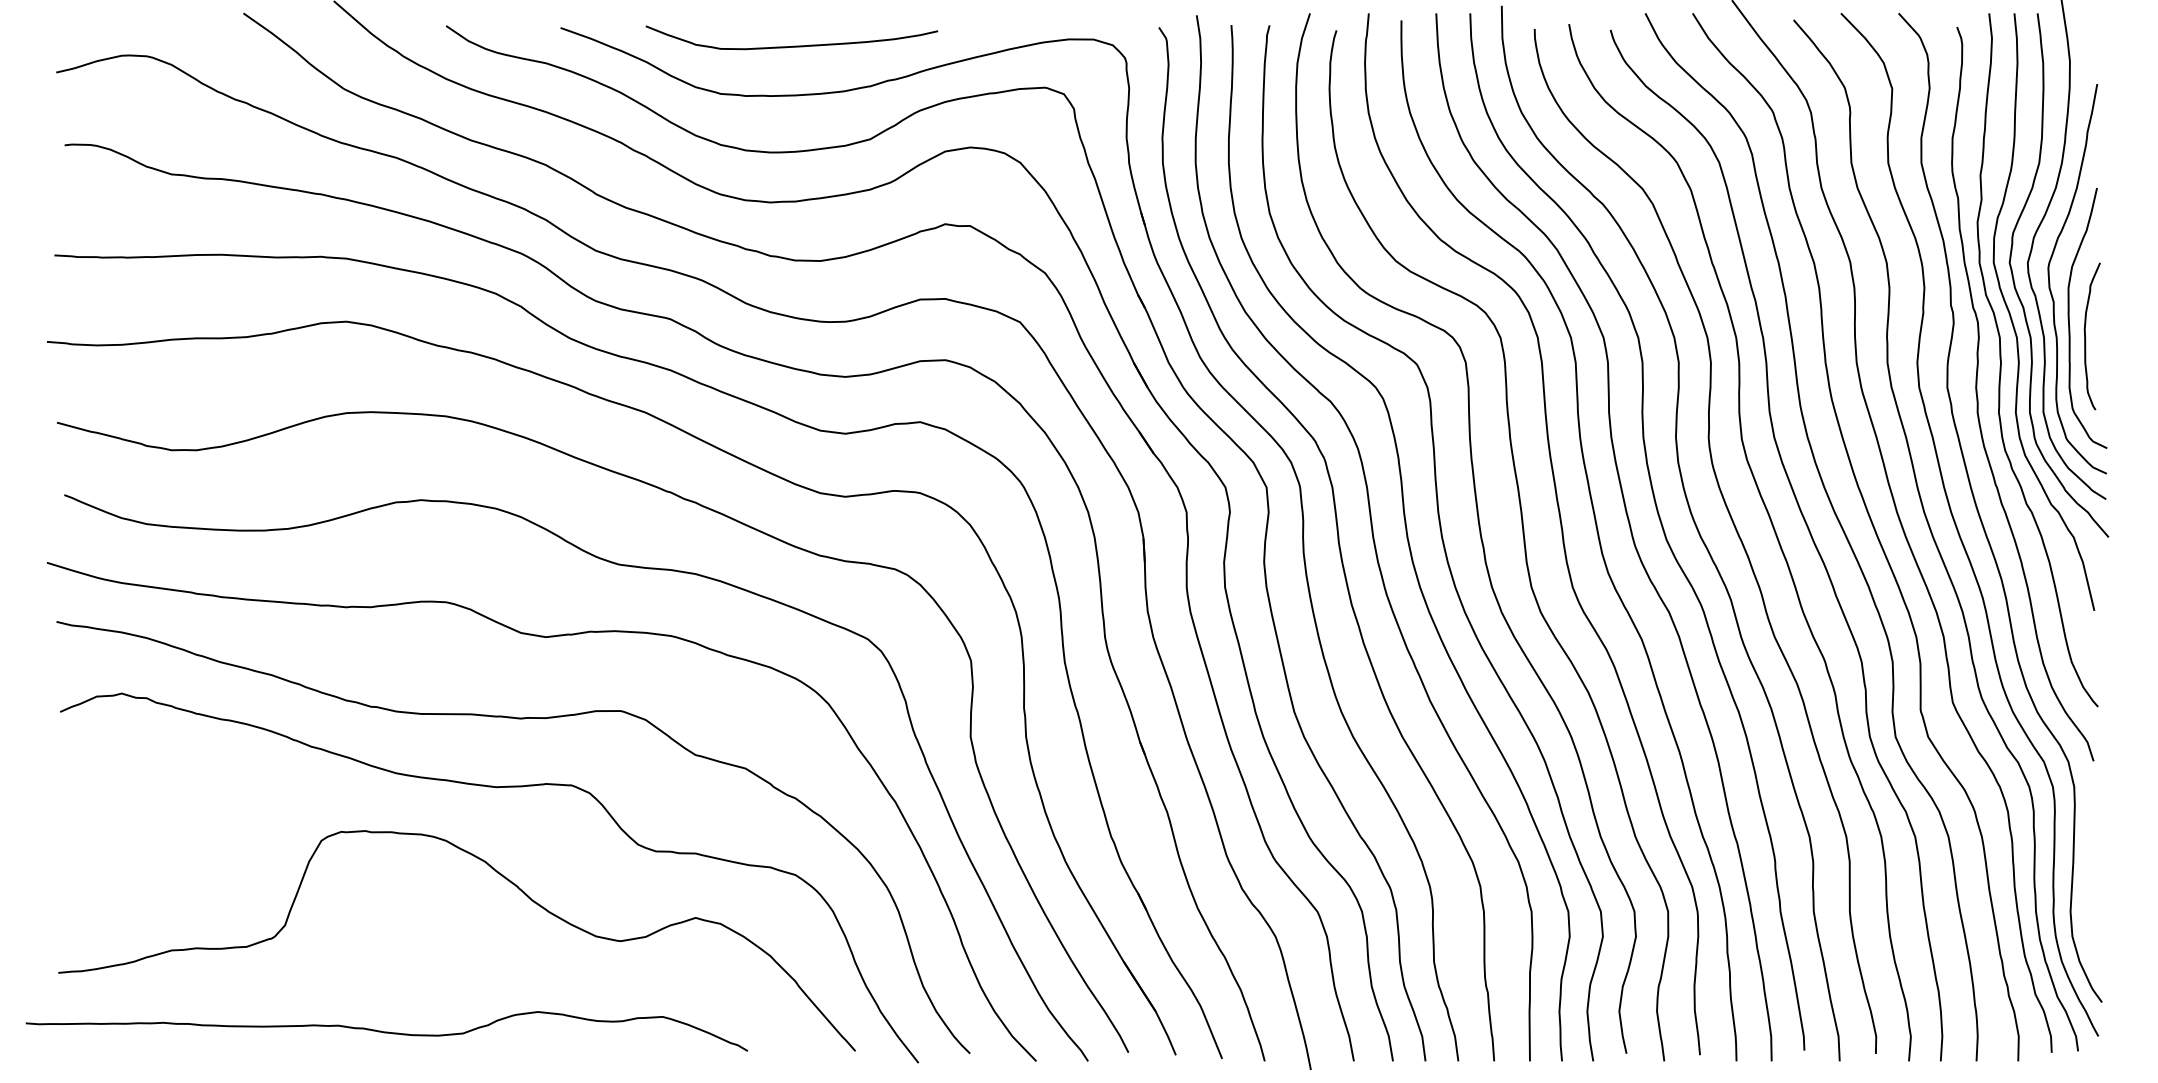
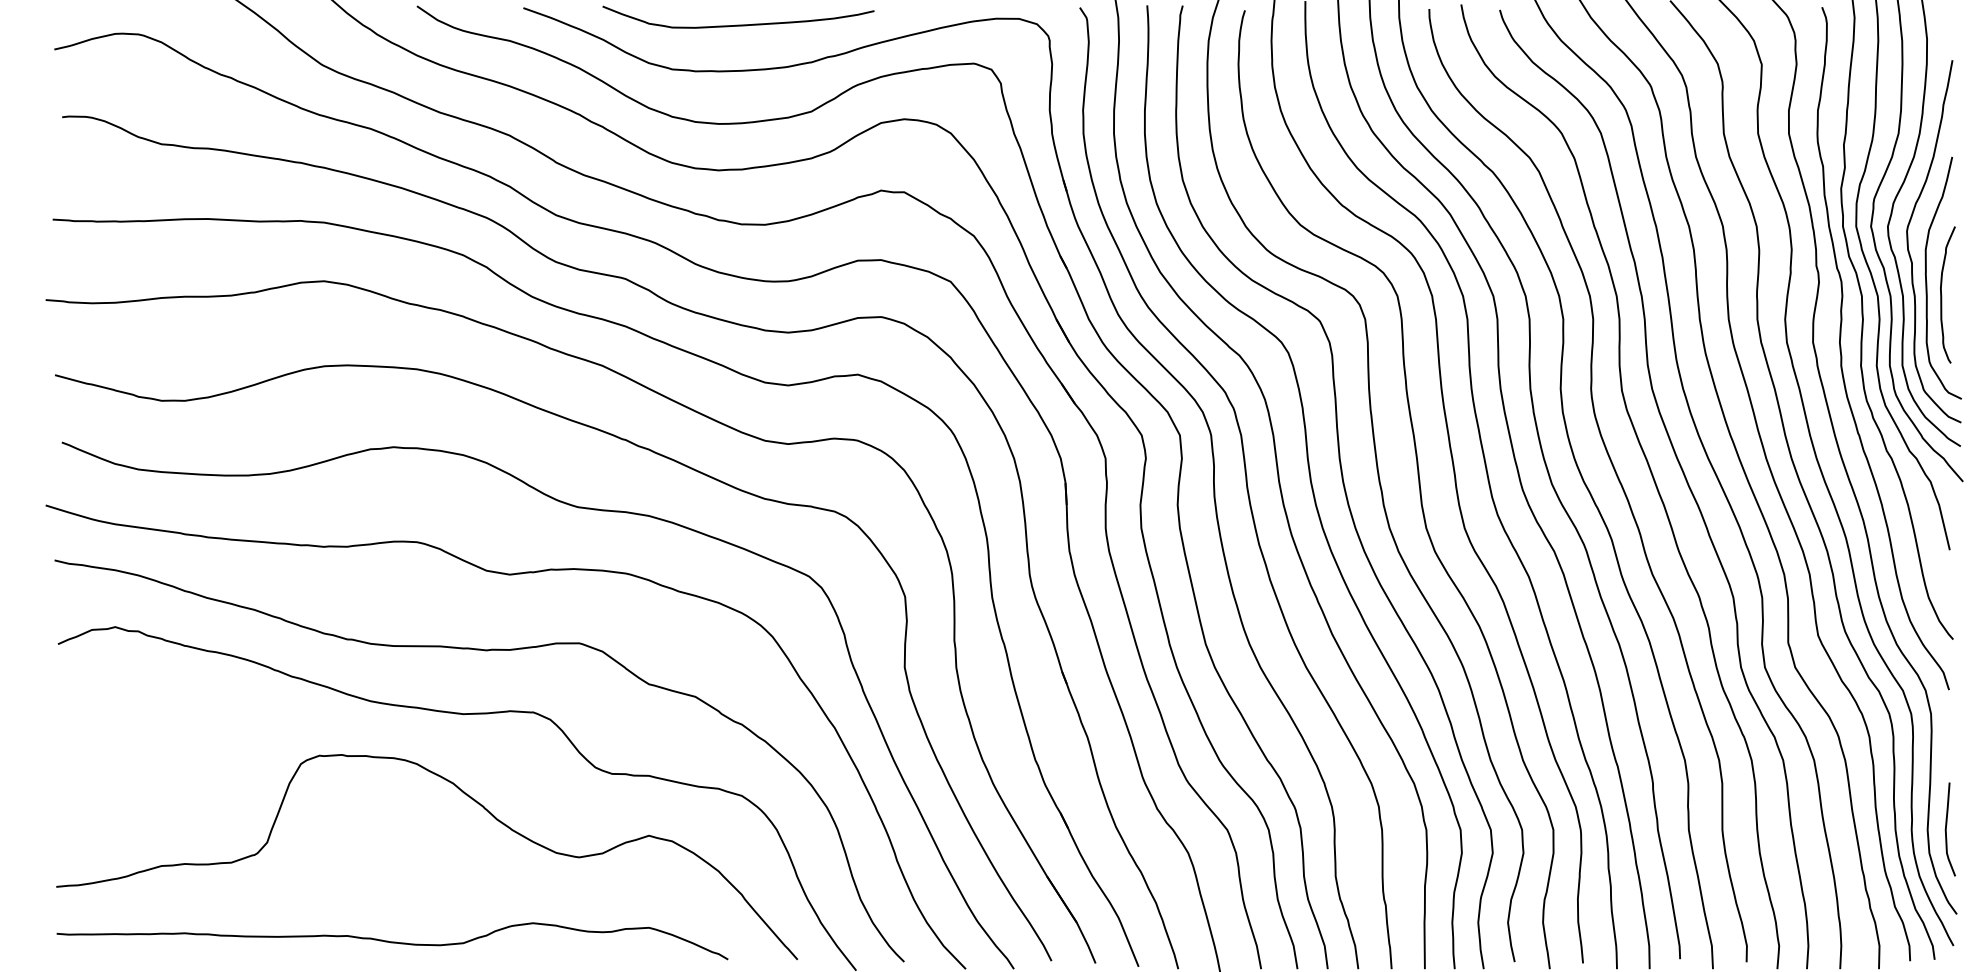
curve: (2091, 909) -> (1947, 827), added
curve: (386, 1031) -> (392, 941), moved

